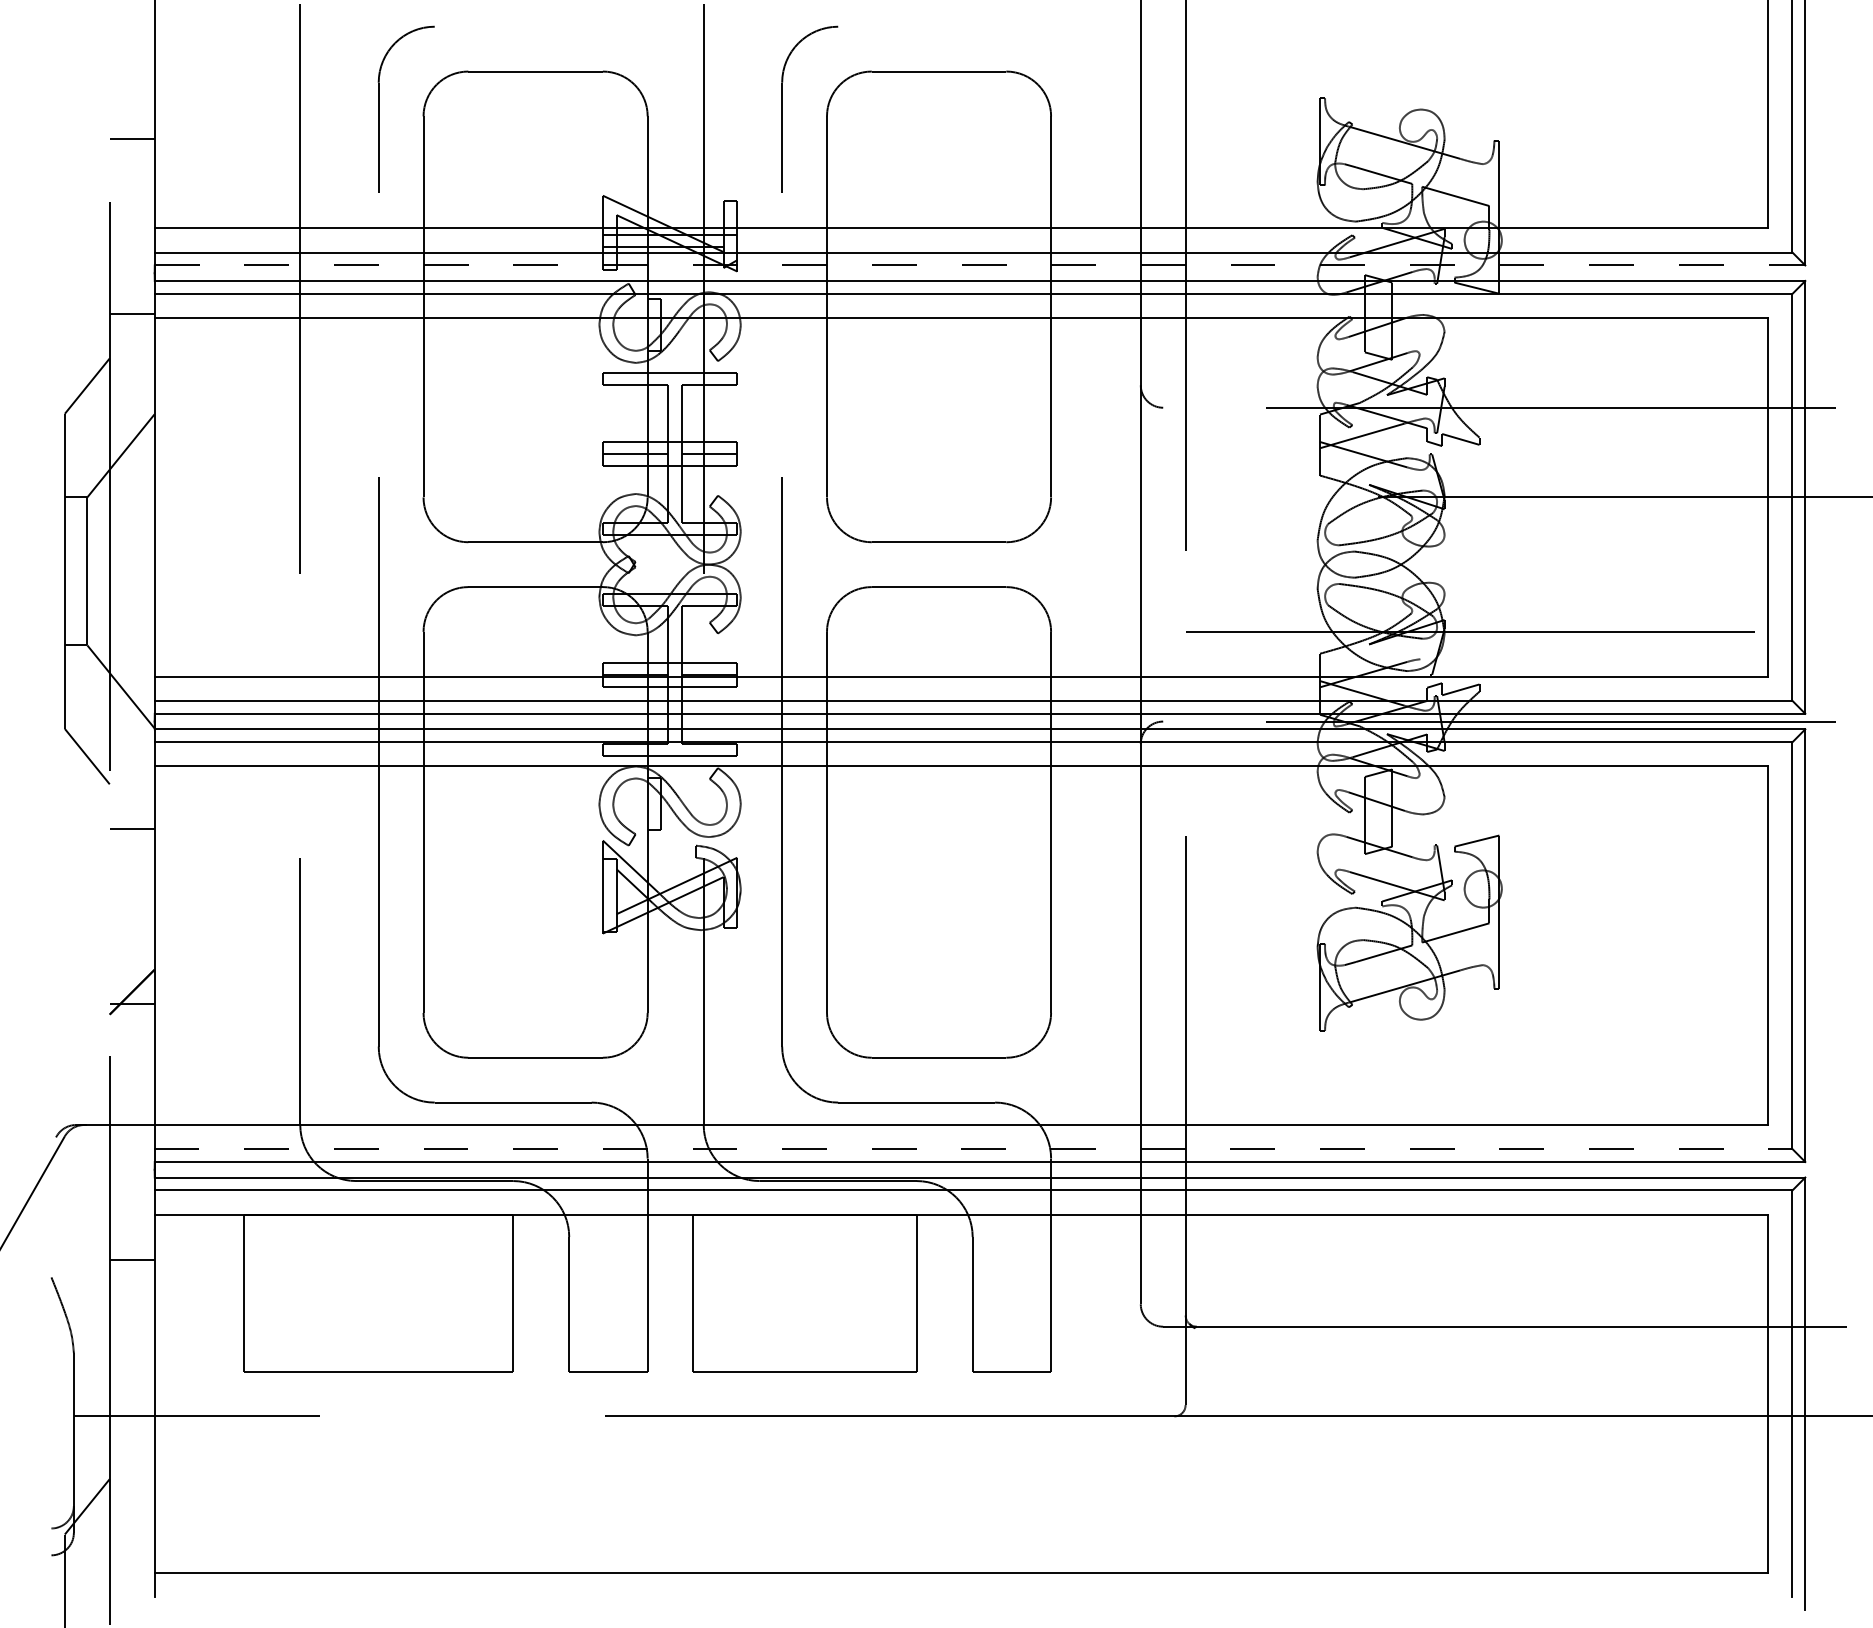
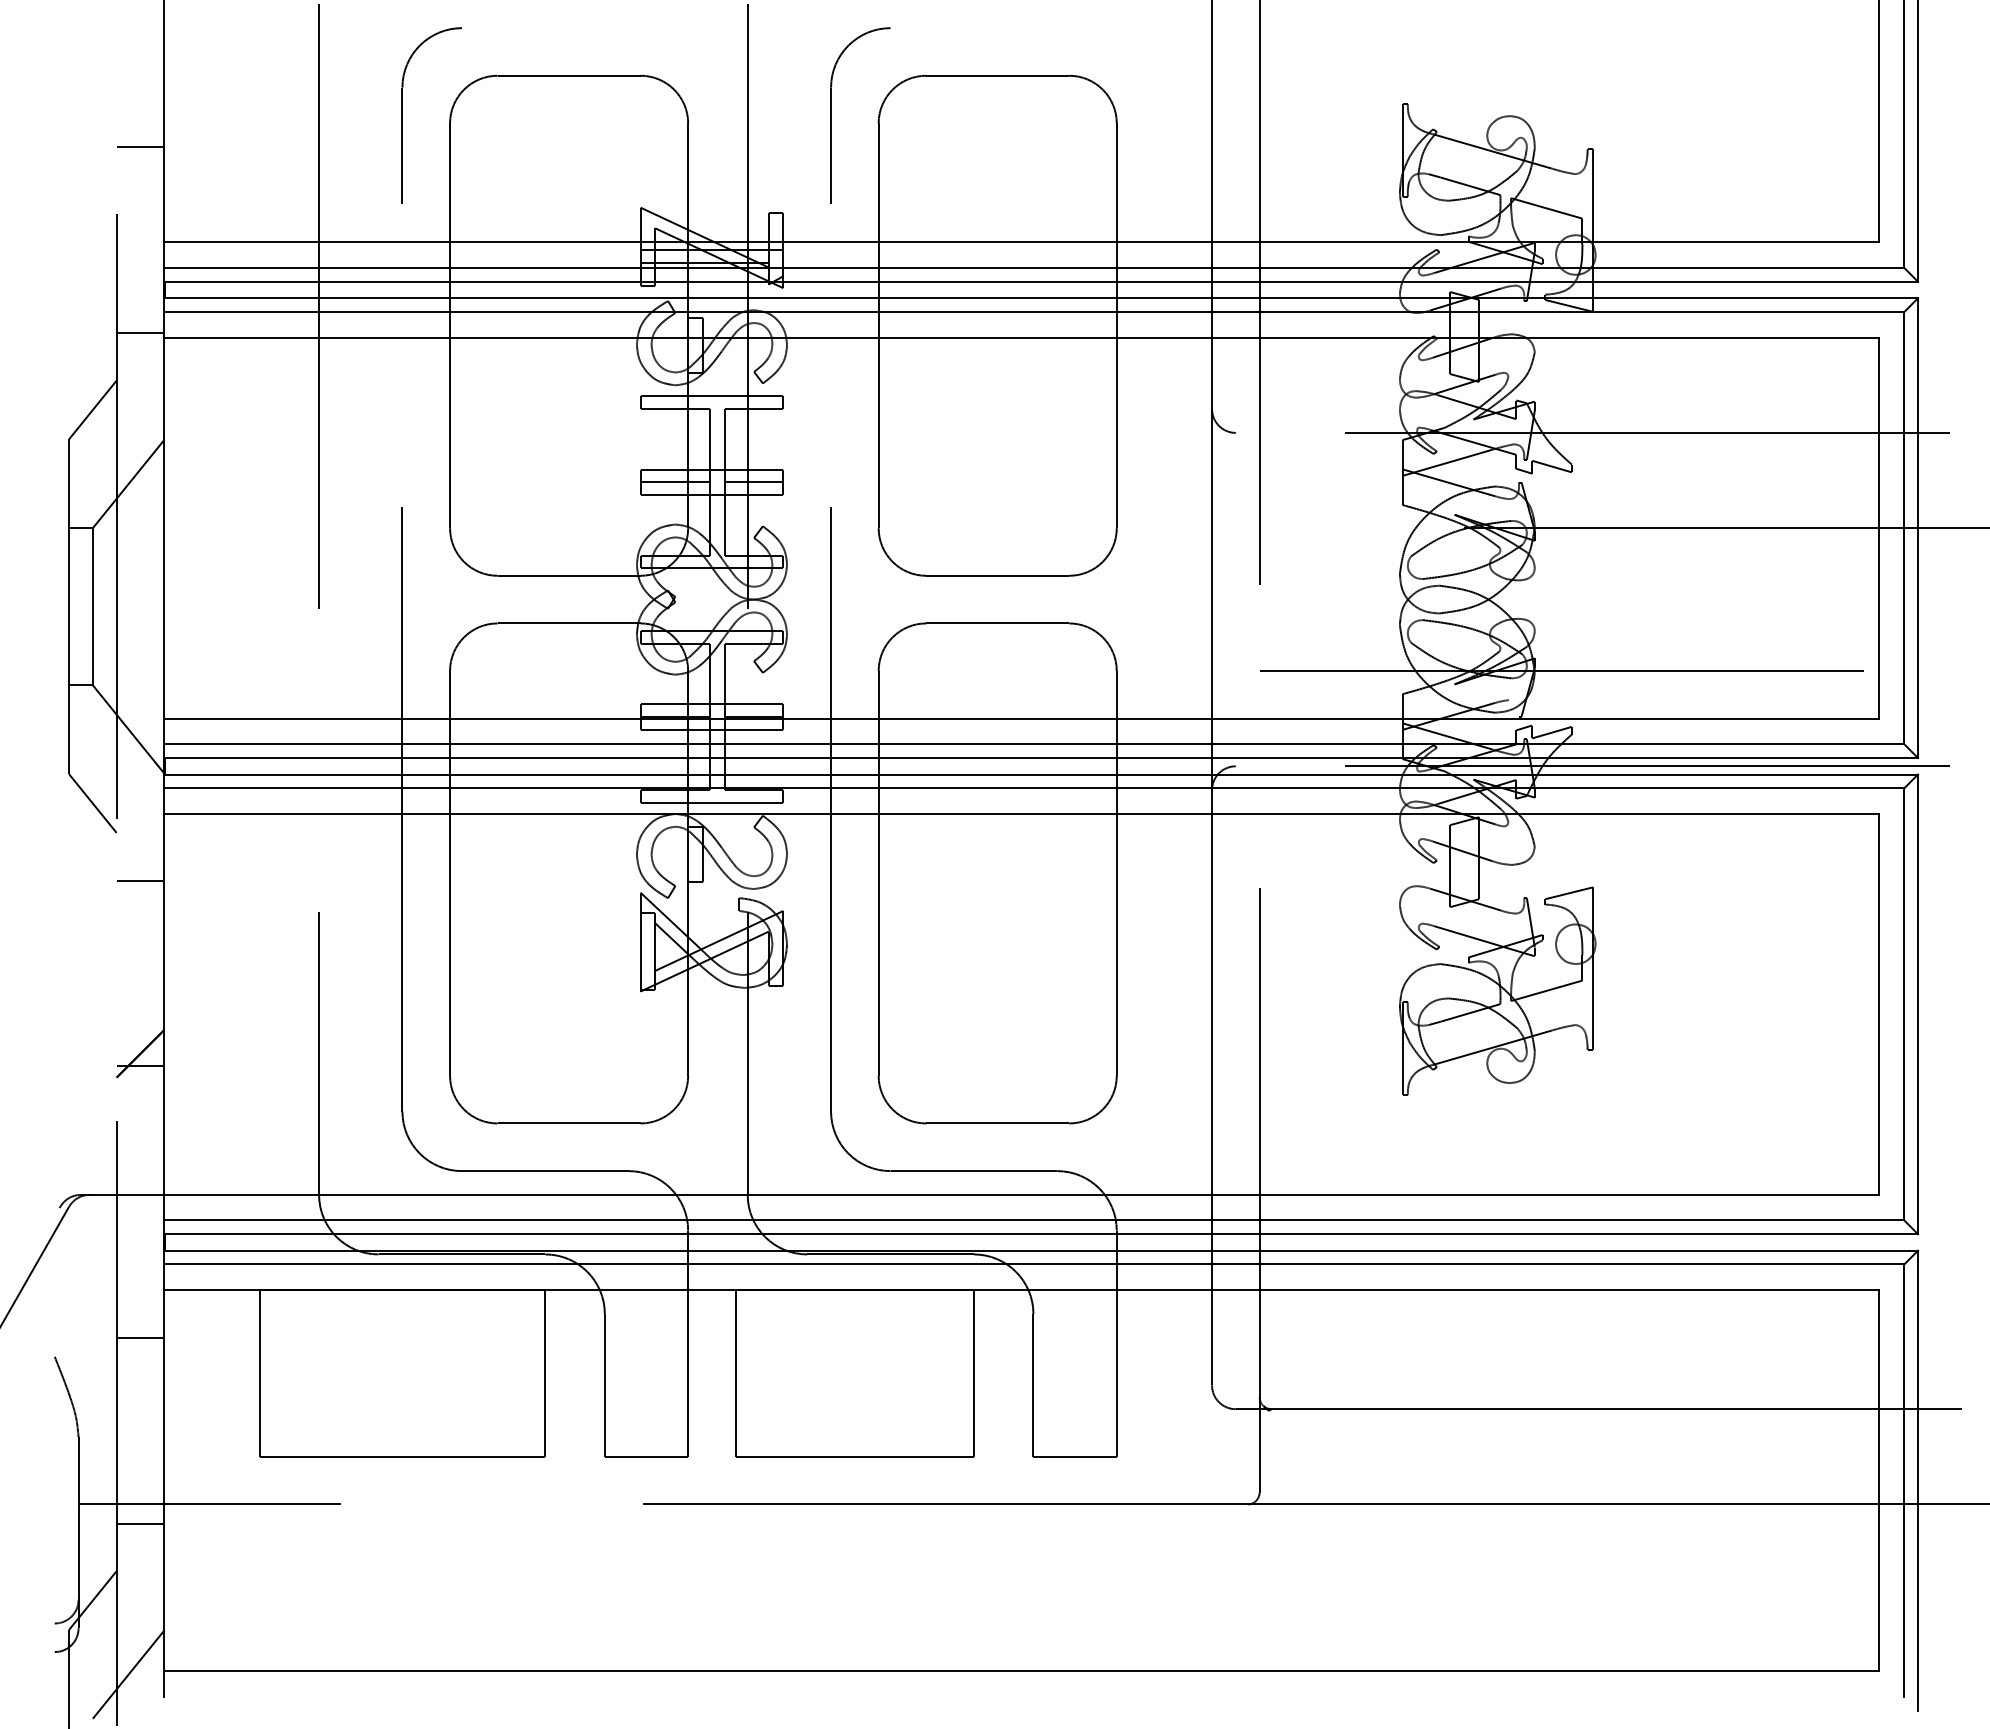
line: (980, 265) -> (1041, 281), dashed -> solid
line: (973, 1149) -> (1034, 1220), dashed -> solid
line: (132, 1434) -> (140, 1523), added
line: (120, 1576) -> (128, 1674), added

